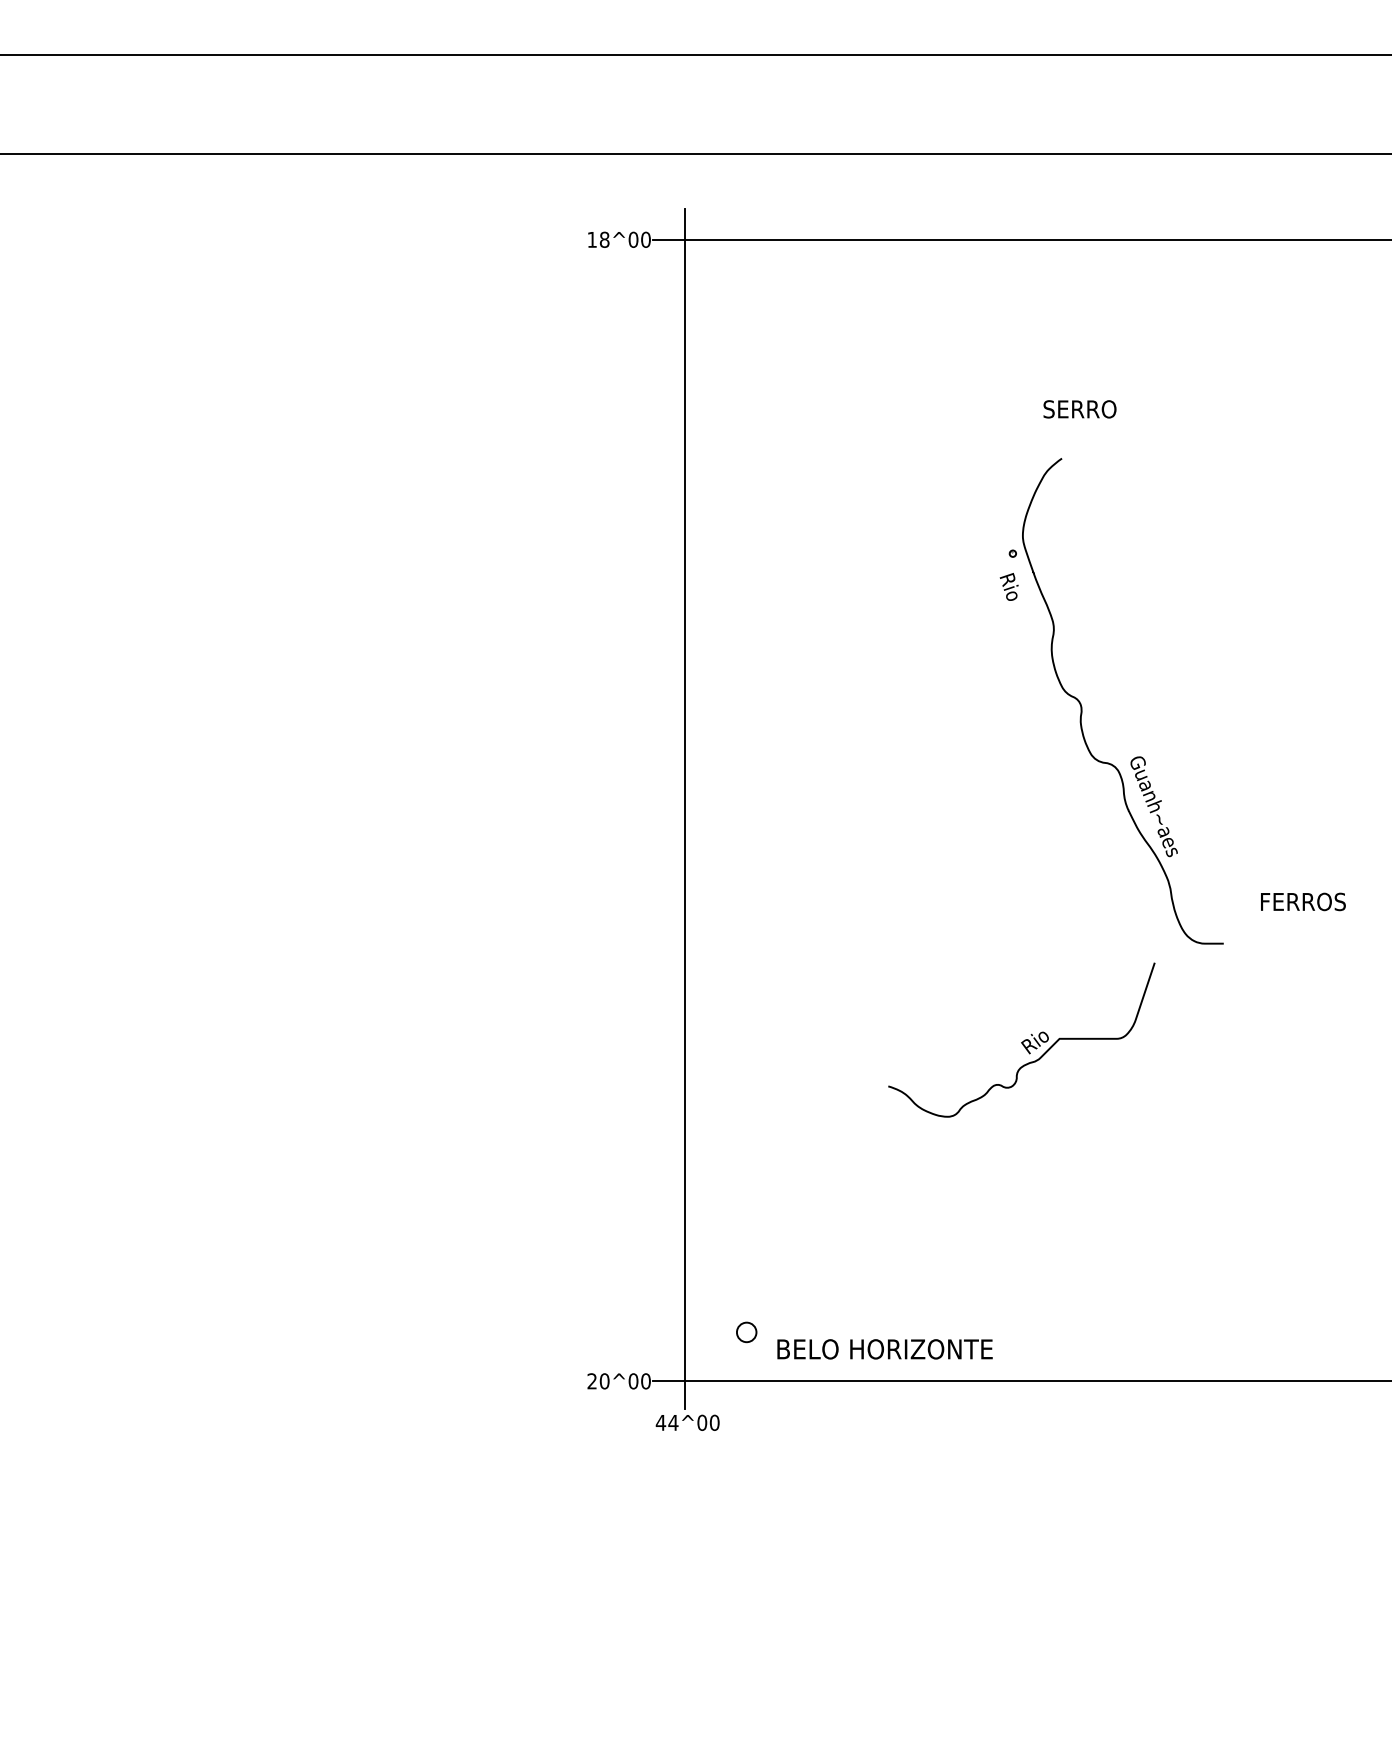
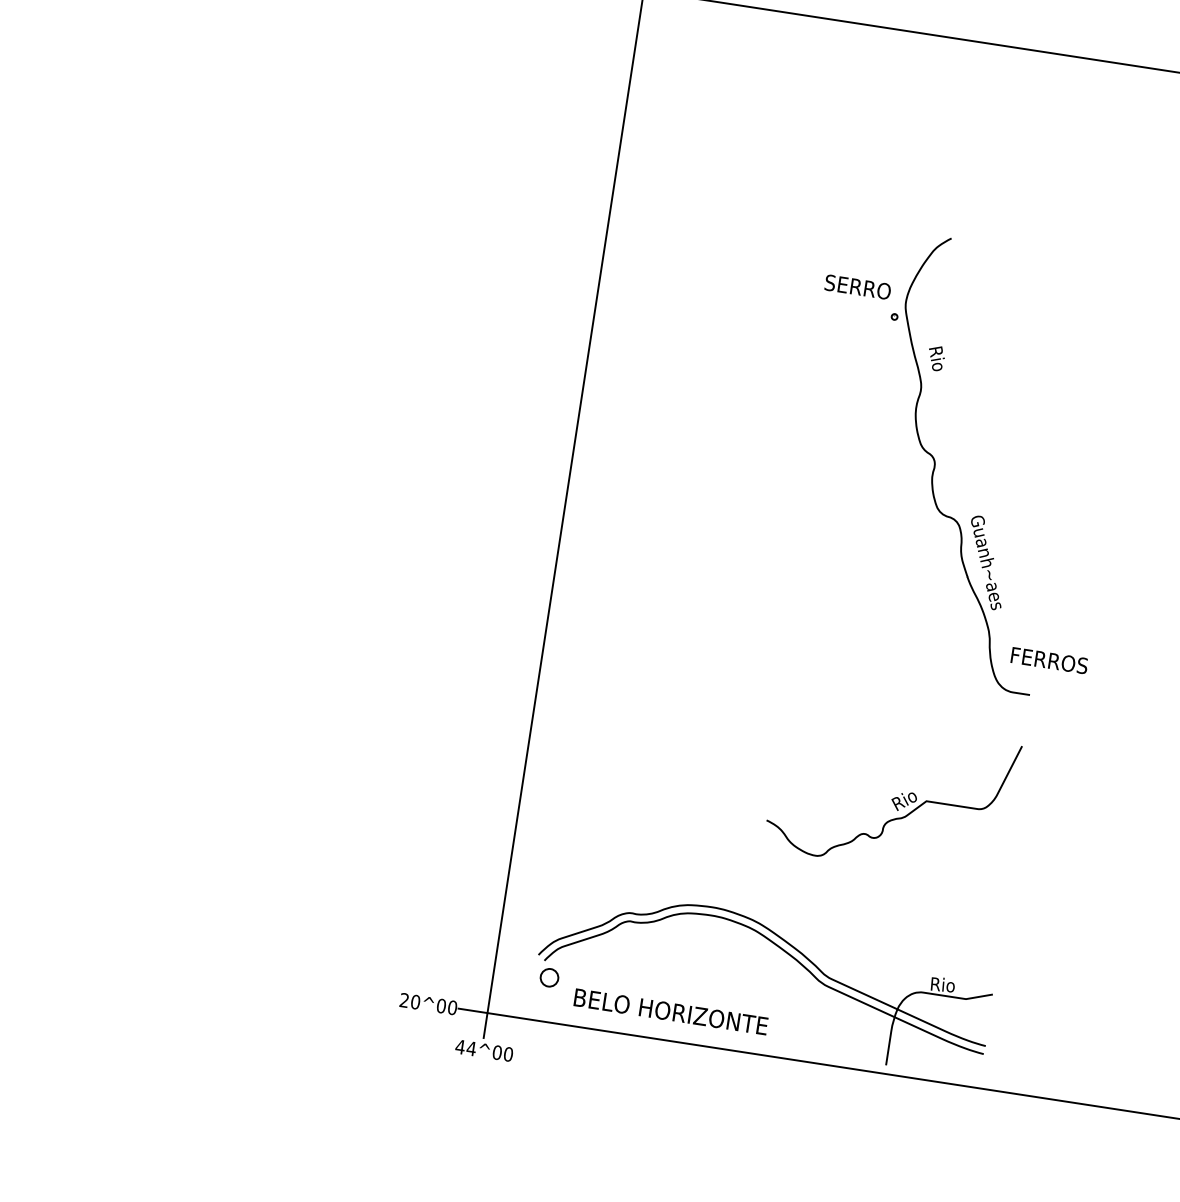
text: (1079, 409) -> (857, 287), moved
text: (1008, 586) -> (935, 357), moved
text: (1303, 901) -> (1049, 660), moved
part: (1021, 1039) -> (892, 796), moved
part: (999, 1265) -> (785, 952), added

